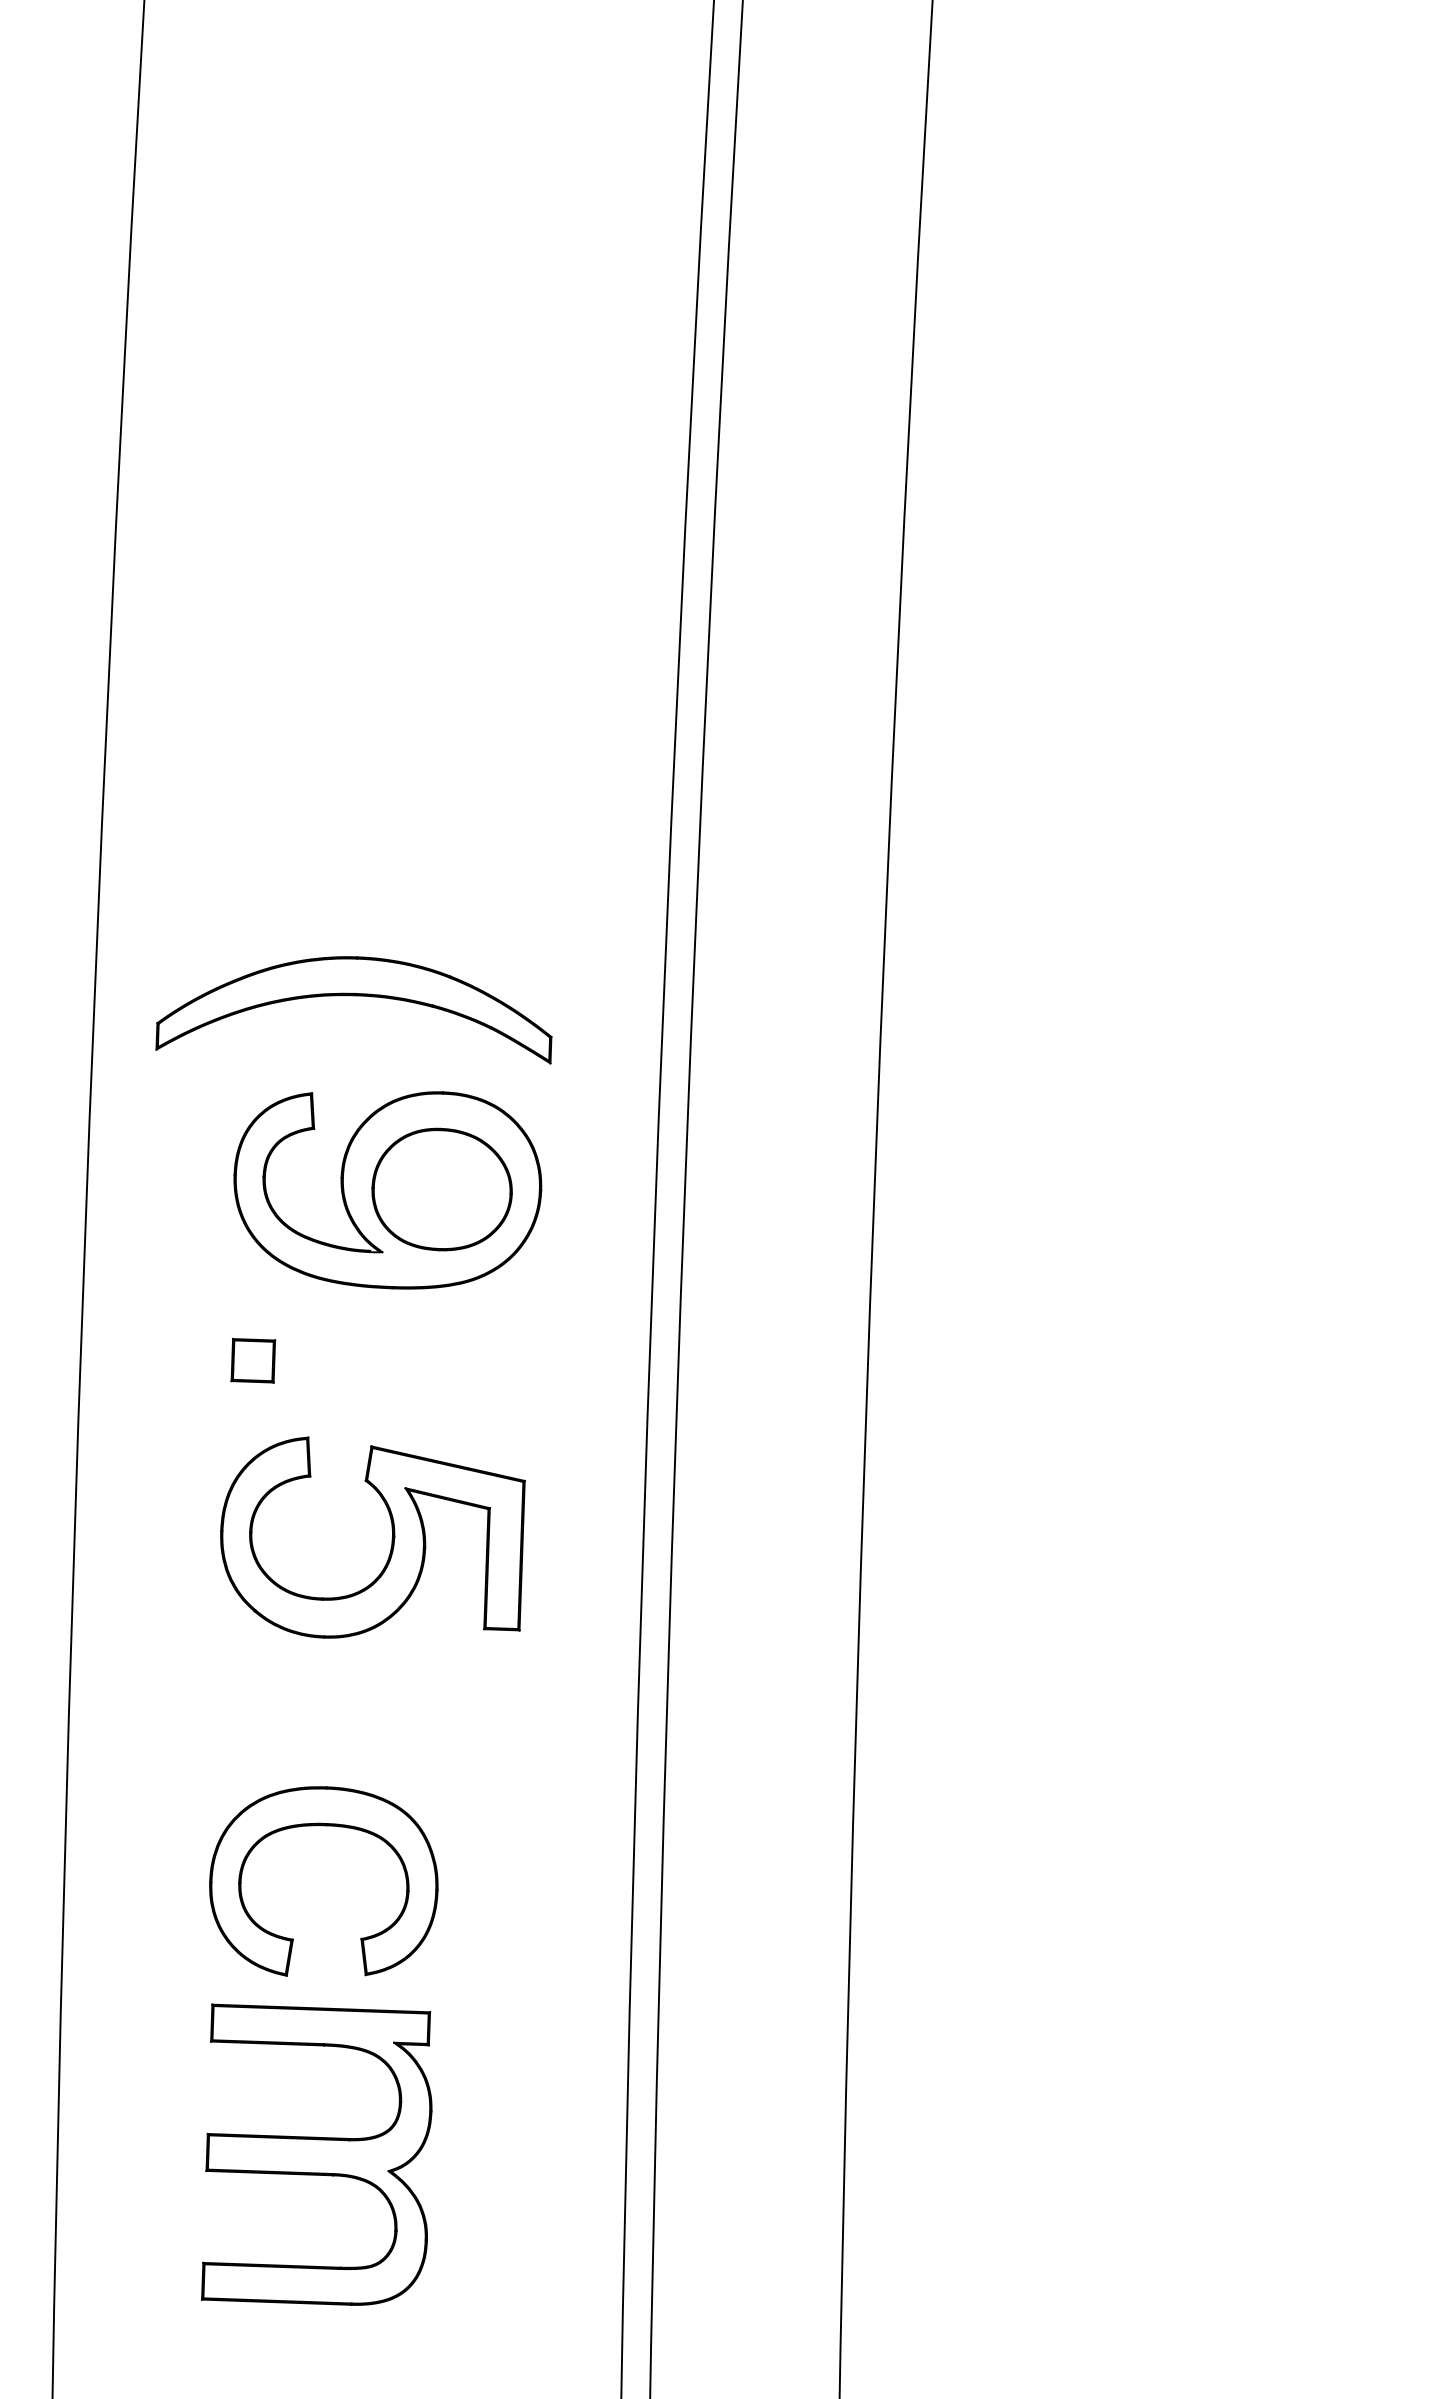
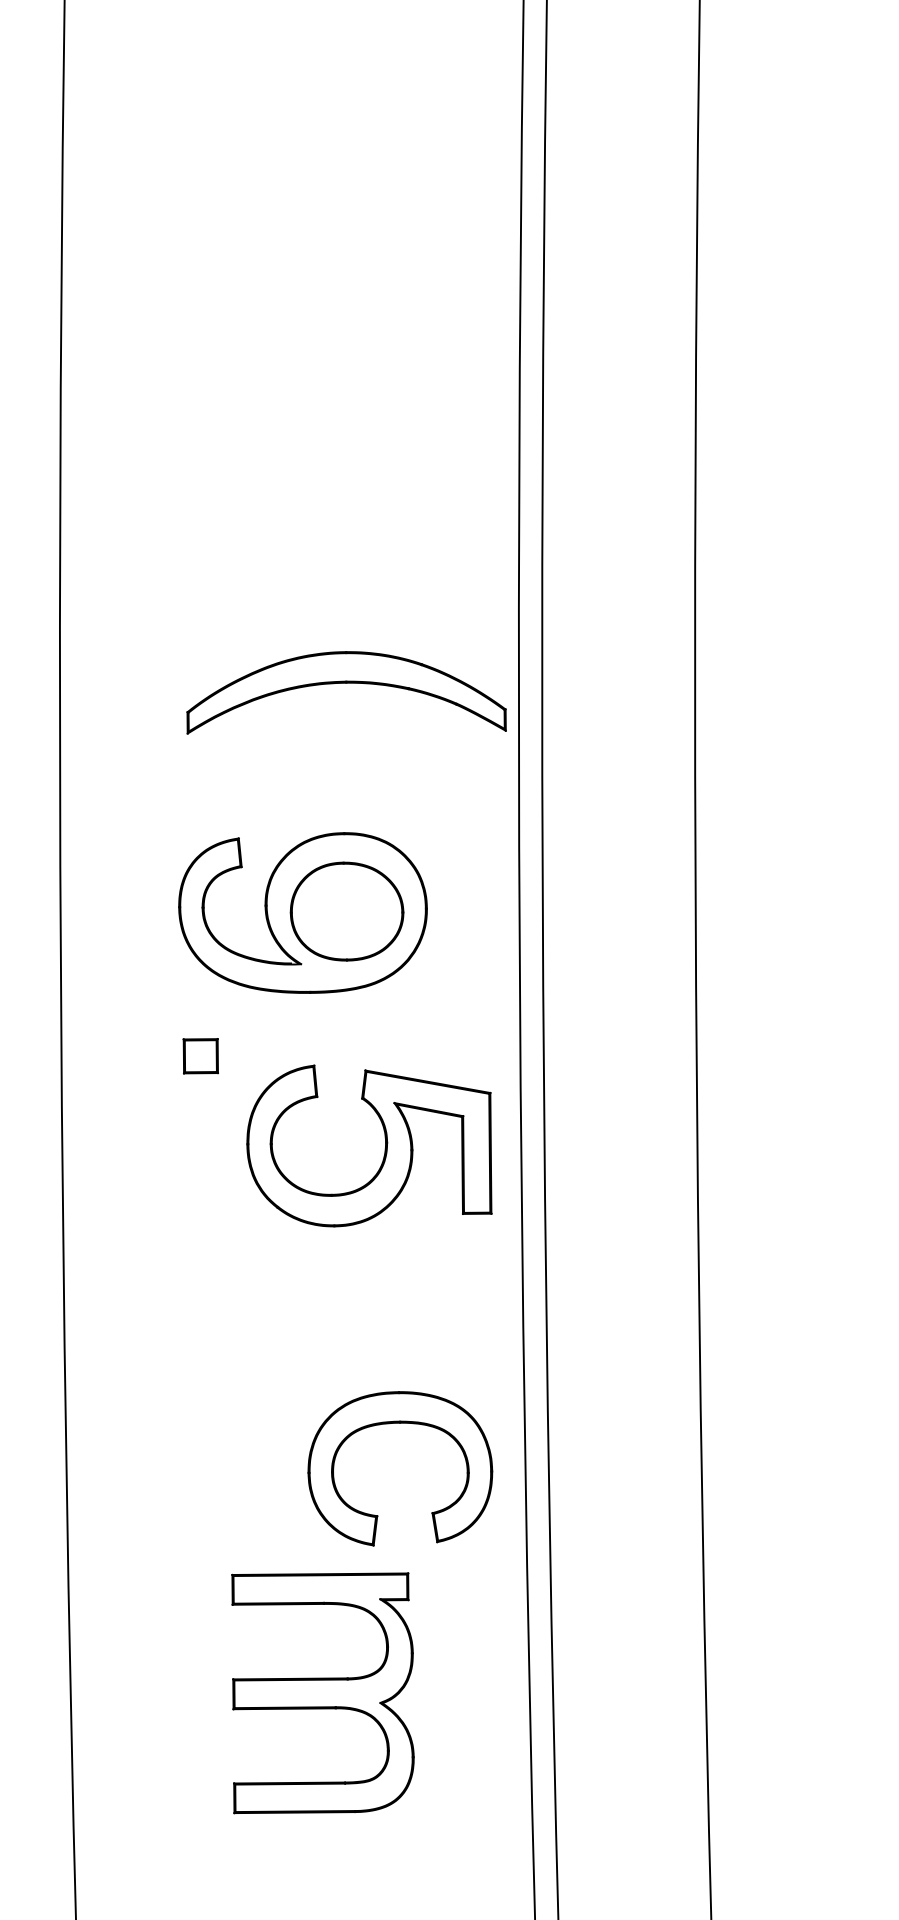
part: (353, 996) -> (344, 683), moved
part: (391, 1538) -> (384, 1144), moved
part: (323, 1826) -> (397, 1423), moved
part: (316, 2154) -> (321, 1692), moved

